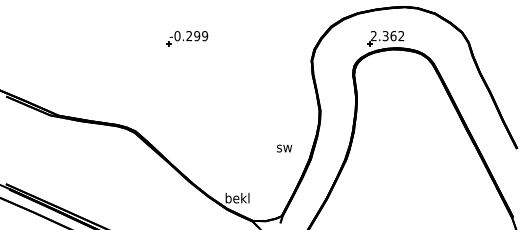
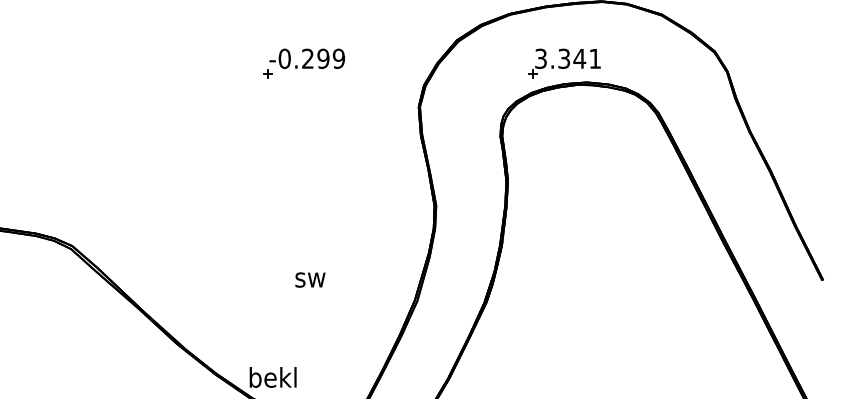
text: (387, 36) -> (567, 59), 2.362 -> 3.341
part: (187, 38) -> (304, 63), moved
text: (284, 148) -> (310, 279), moved

